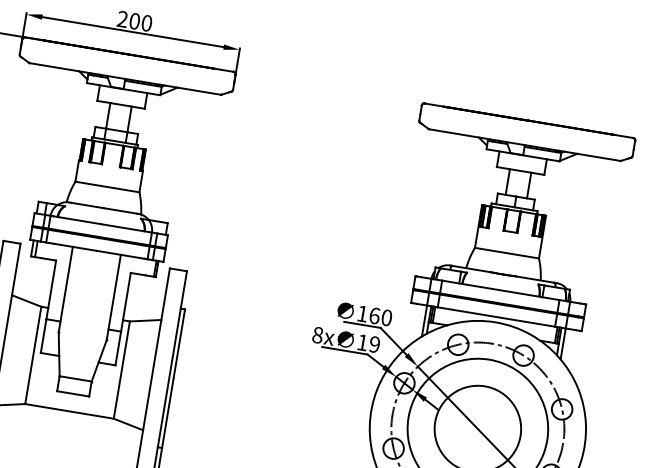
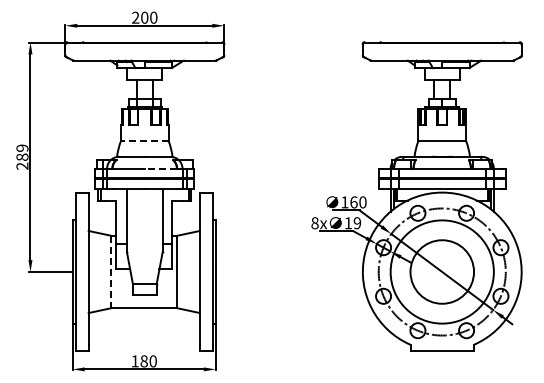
line: (106, 187) -> (144, 141), solid -> dashed
line: (122, 227) -> (160, 168), solid -> dashed
line: (33, 356) -> (111, 272), solid -> dashed

